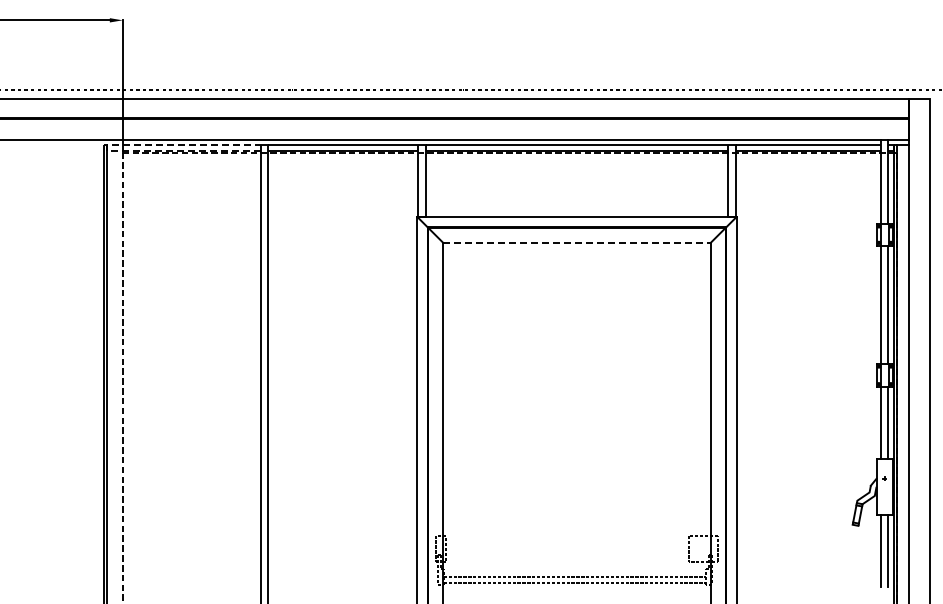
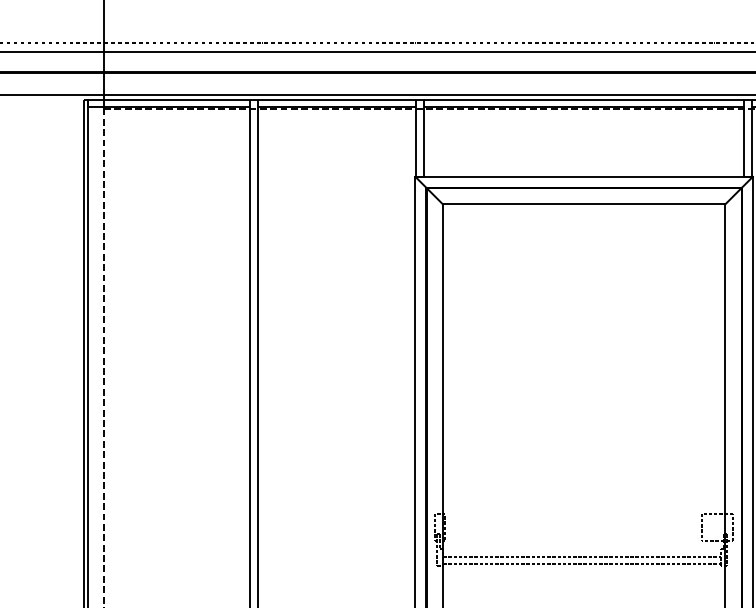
line: (107, 147) -> (87, 103), dashed -> solid
line: (576, 242) -> (583, 203), dashed -> solid

